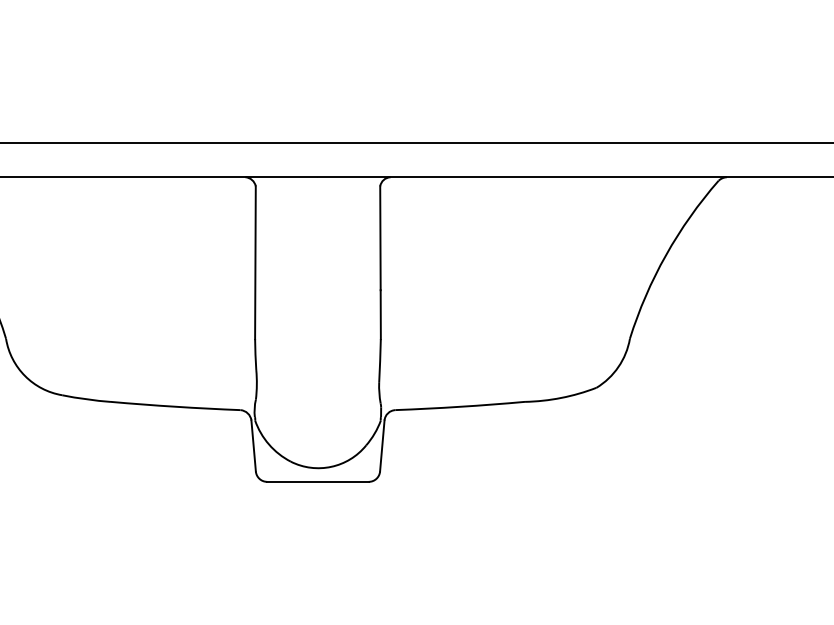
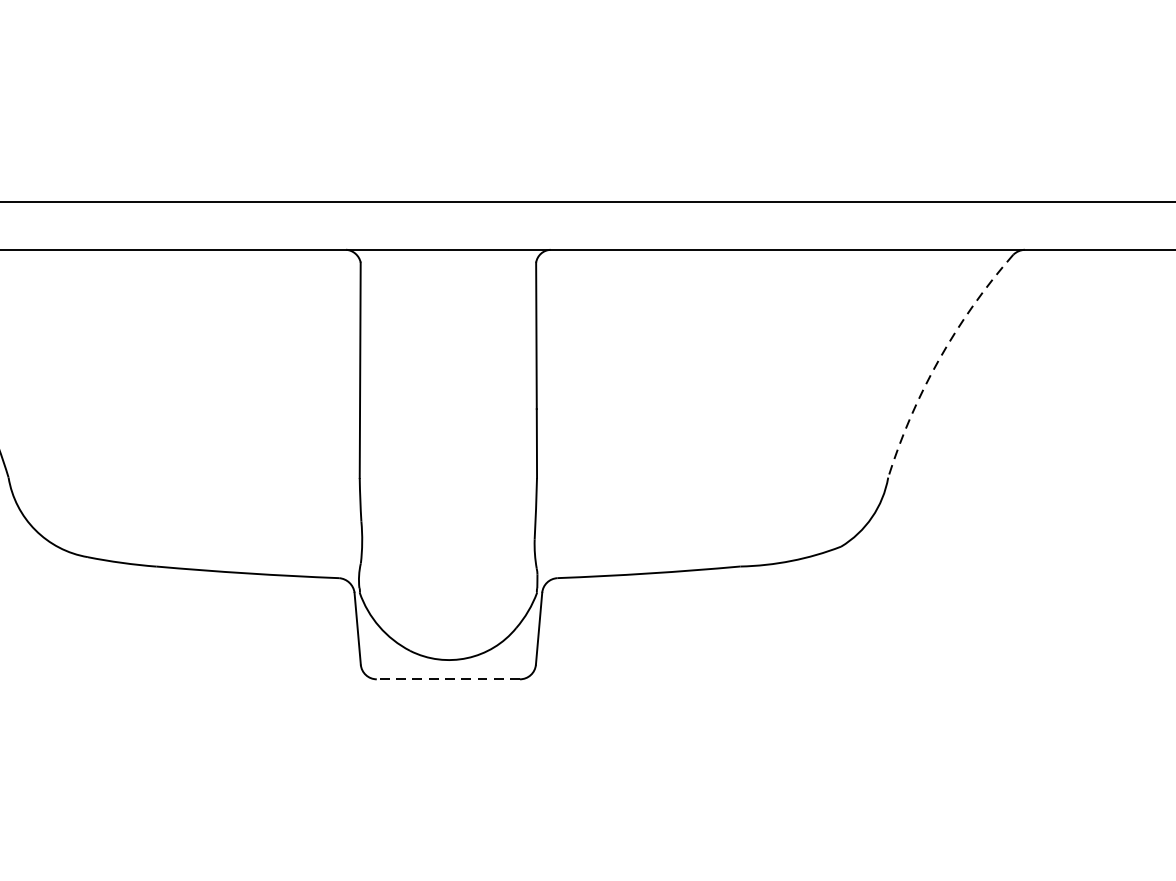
arc: (666, 255) -> (939, 360), solid -> dashed
line: (317, 481) -> (447, 678), solid -> dashed

